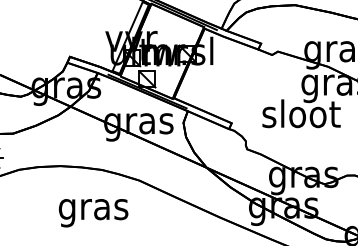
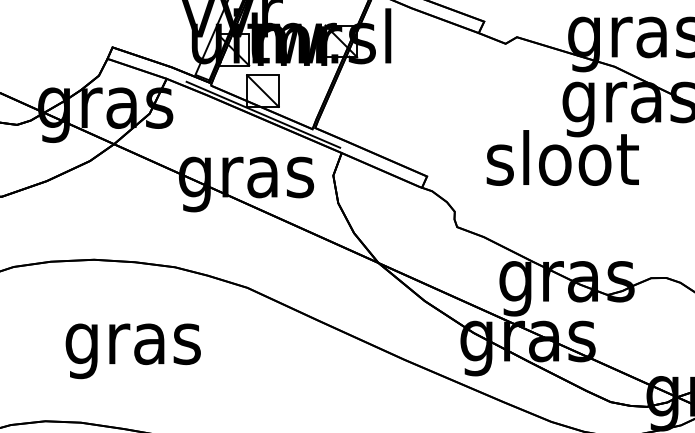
text: (93, 213) -> (133, 351), moved

